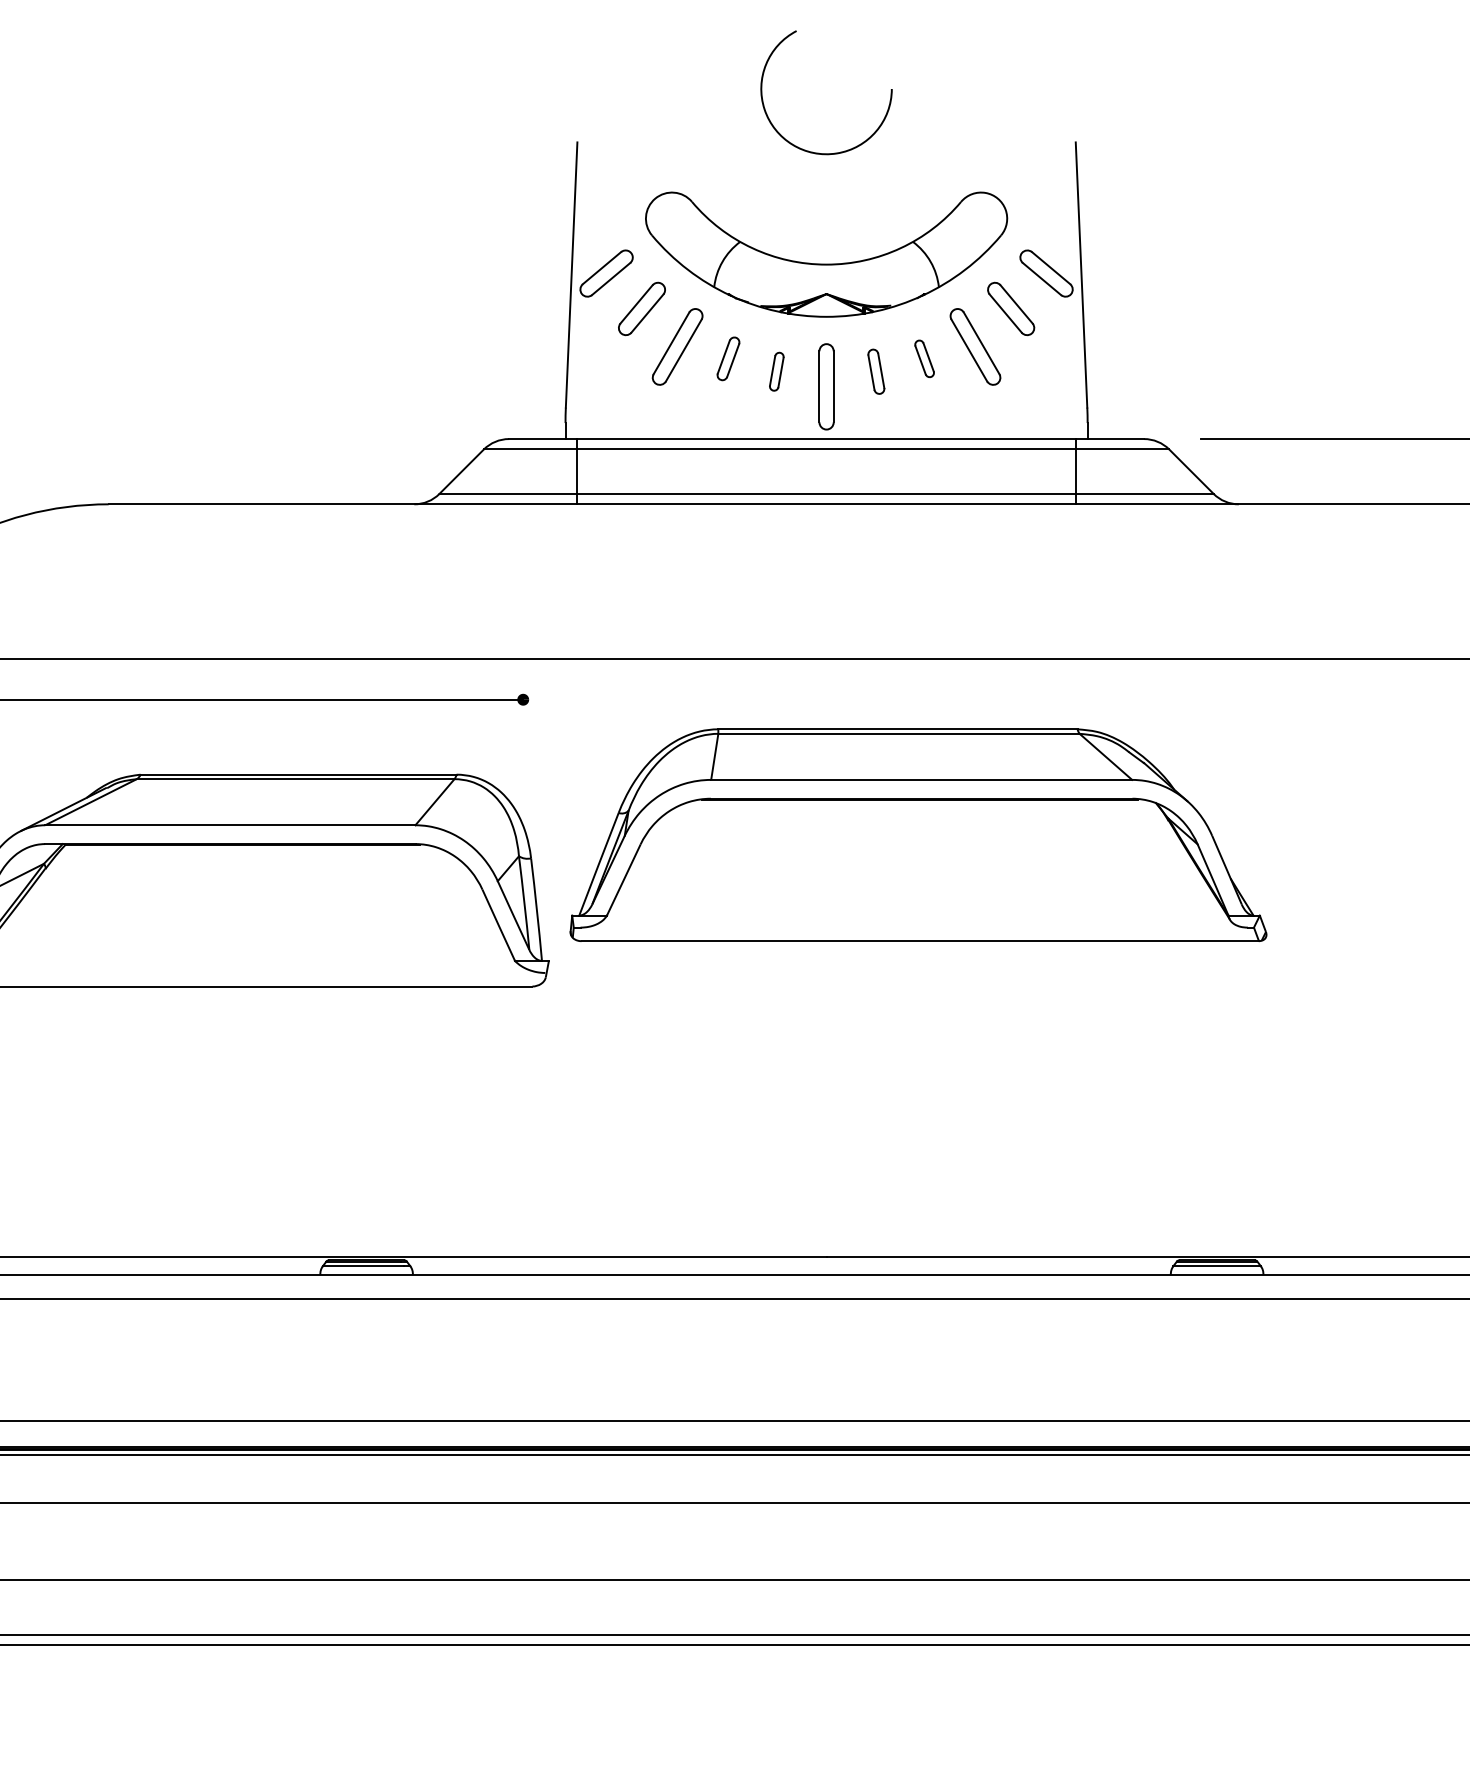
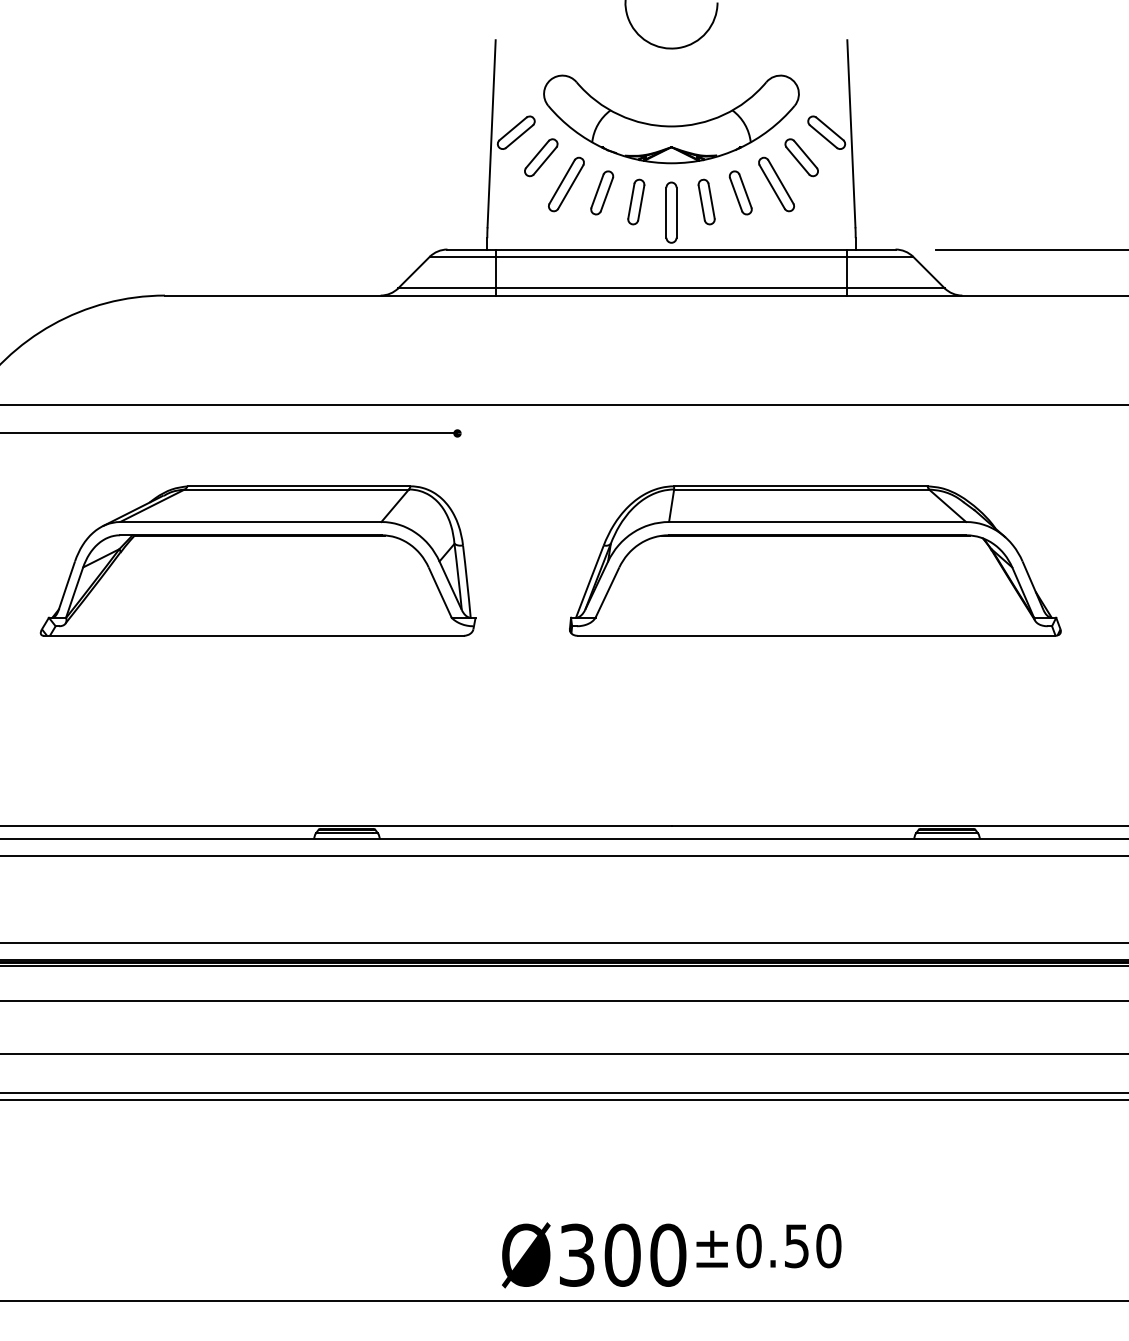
part: (728, 358) -> (602, 192), size x1.43
part: (924, 358) -> (740, 192), size x1.67
part: (776, 370) -> (636, 201), size x1.67
part: (876, 370) -> (706, 201), size x1.43
part: (918, 834) -> (815, 560), moved

